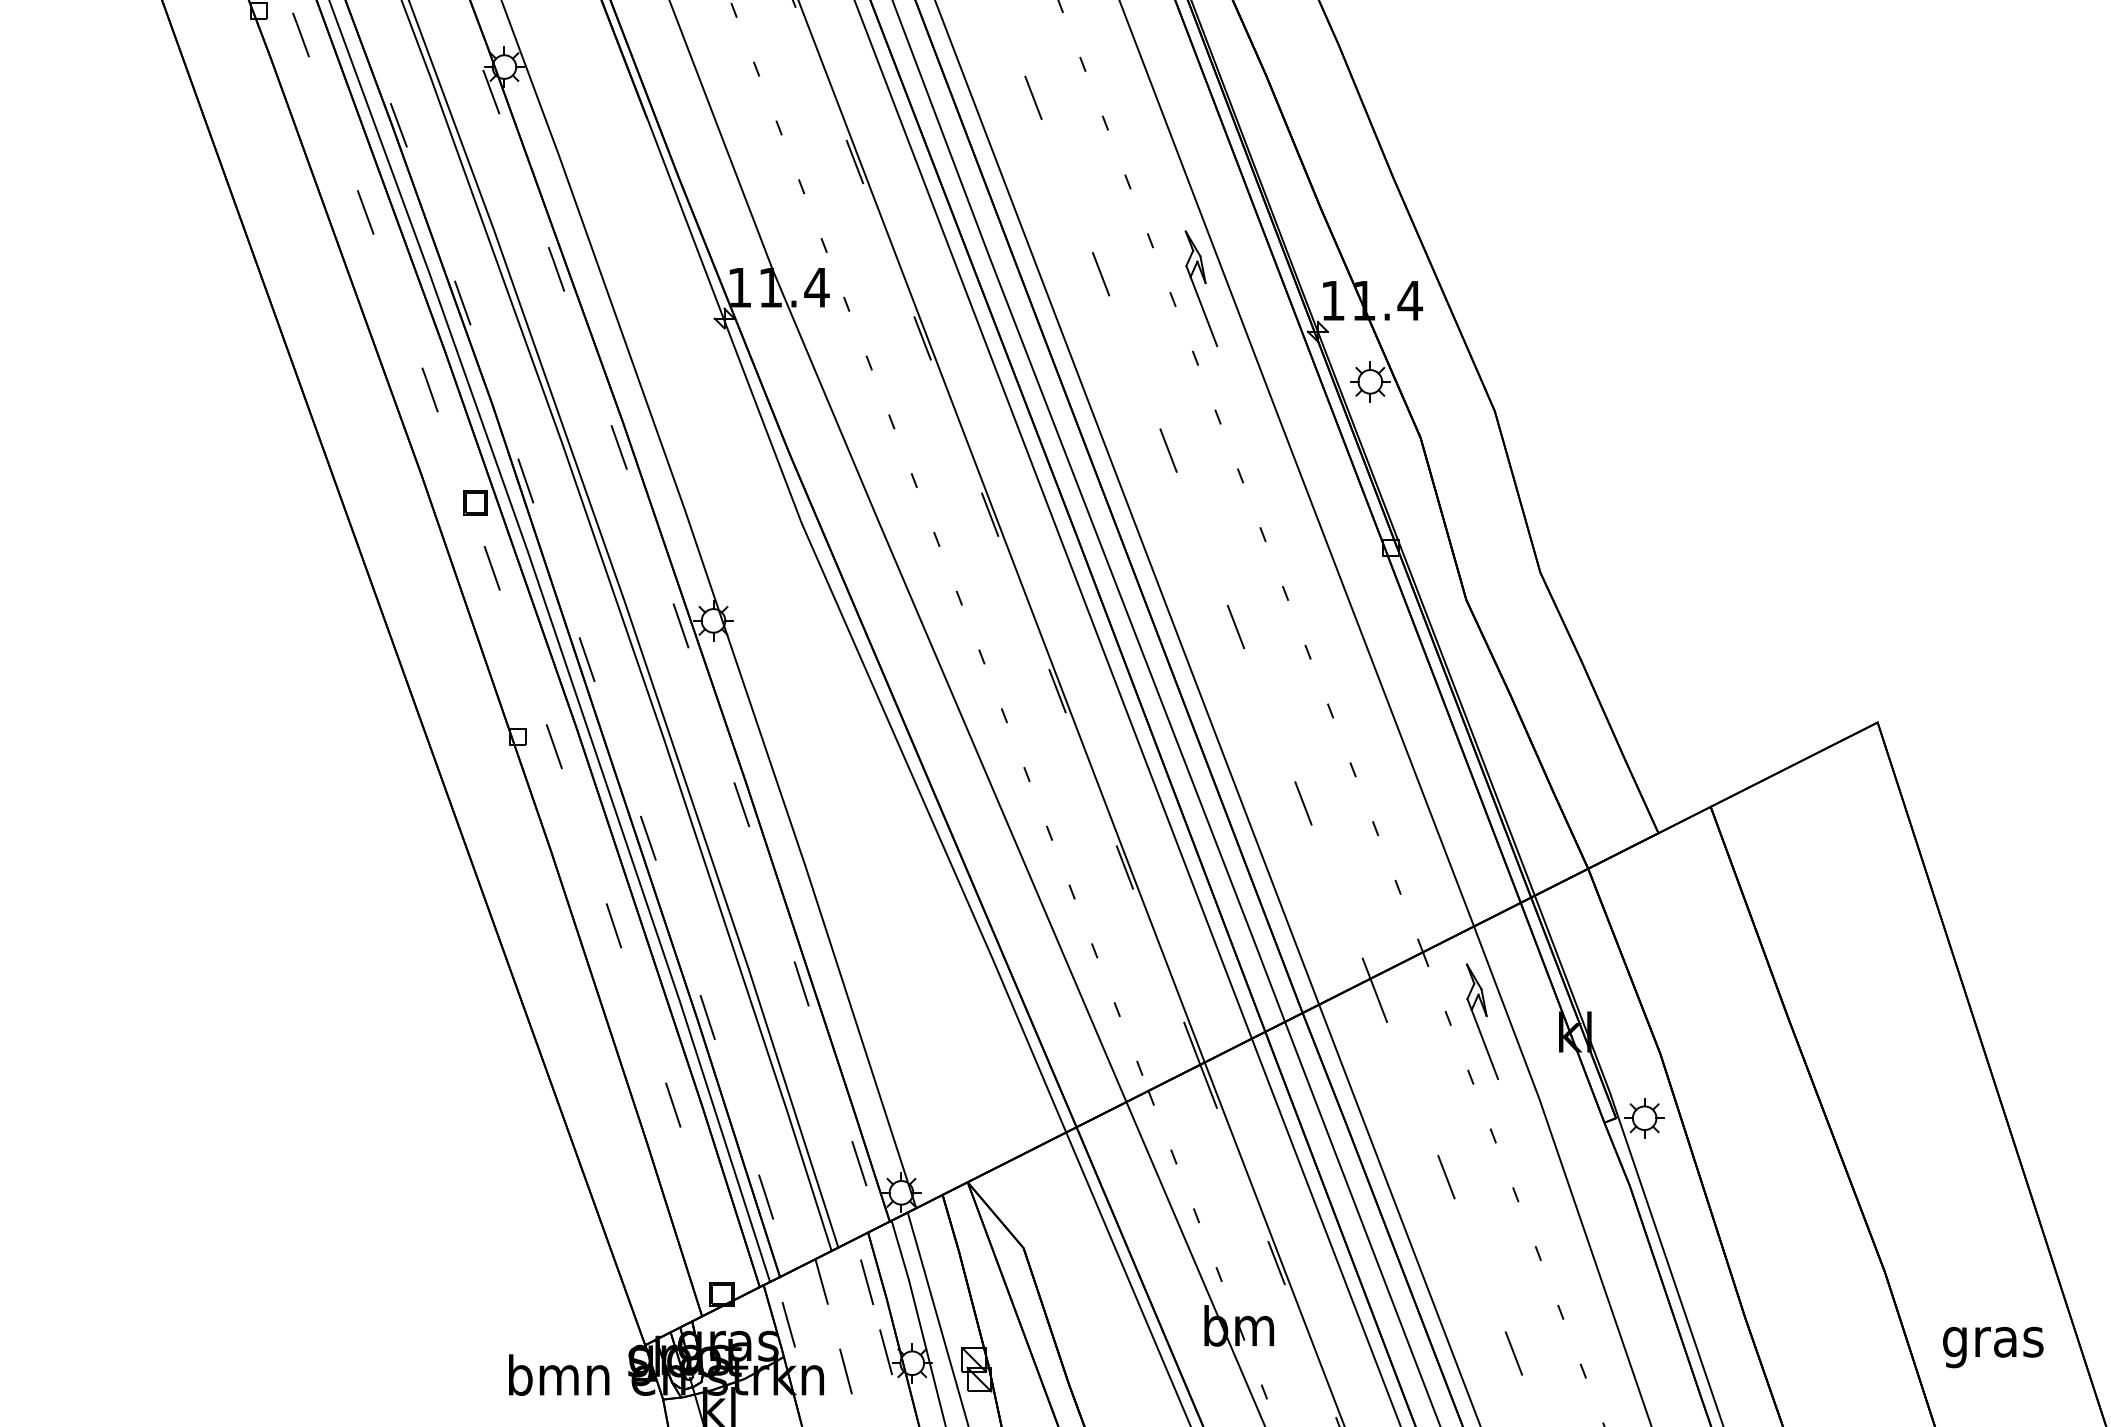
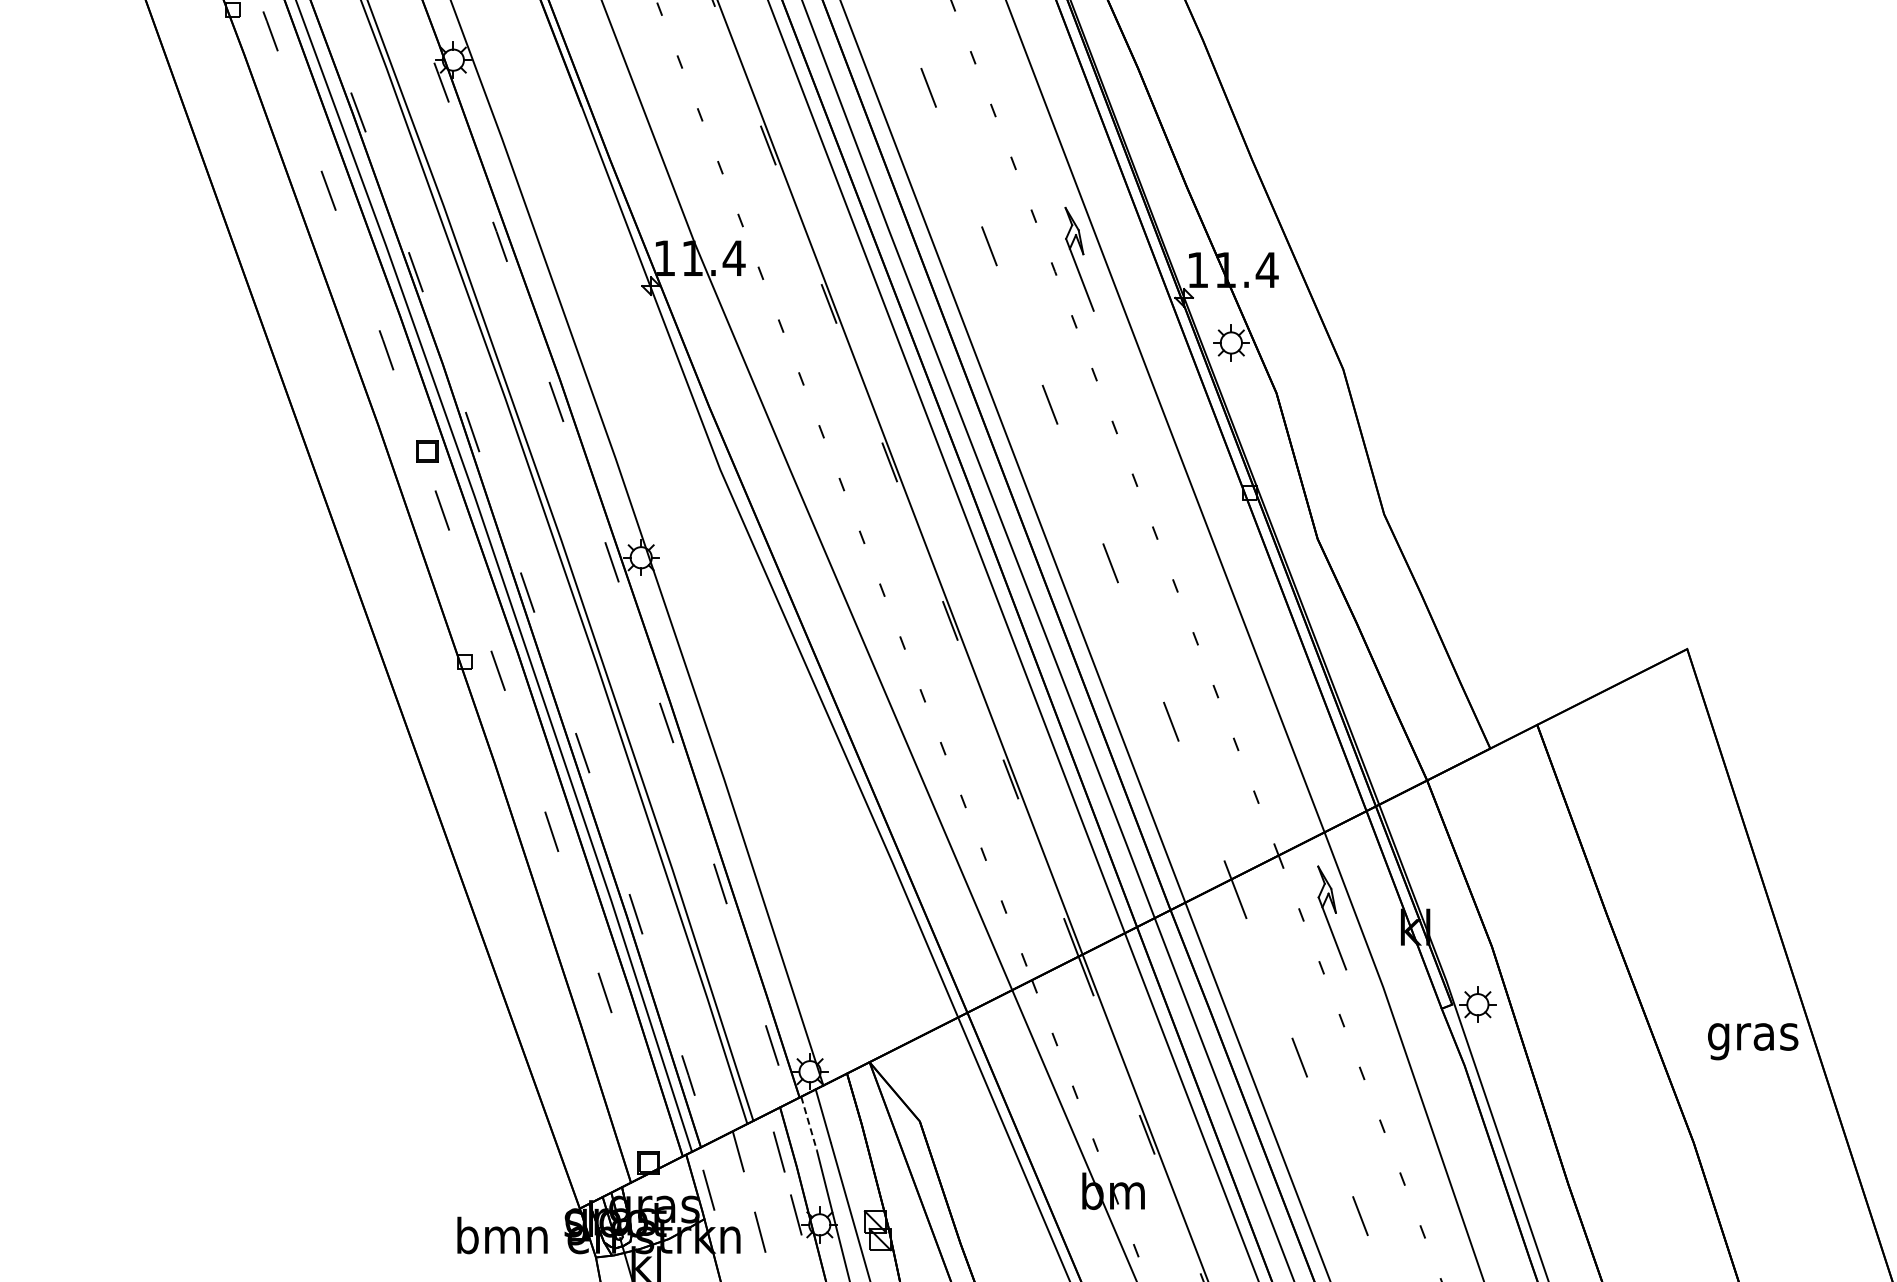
line: (900, 1250) -> (809, 1123), solid -> dashed
text: (1993, 1347) -> (1753, 1041), moved

